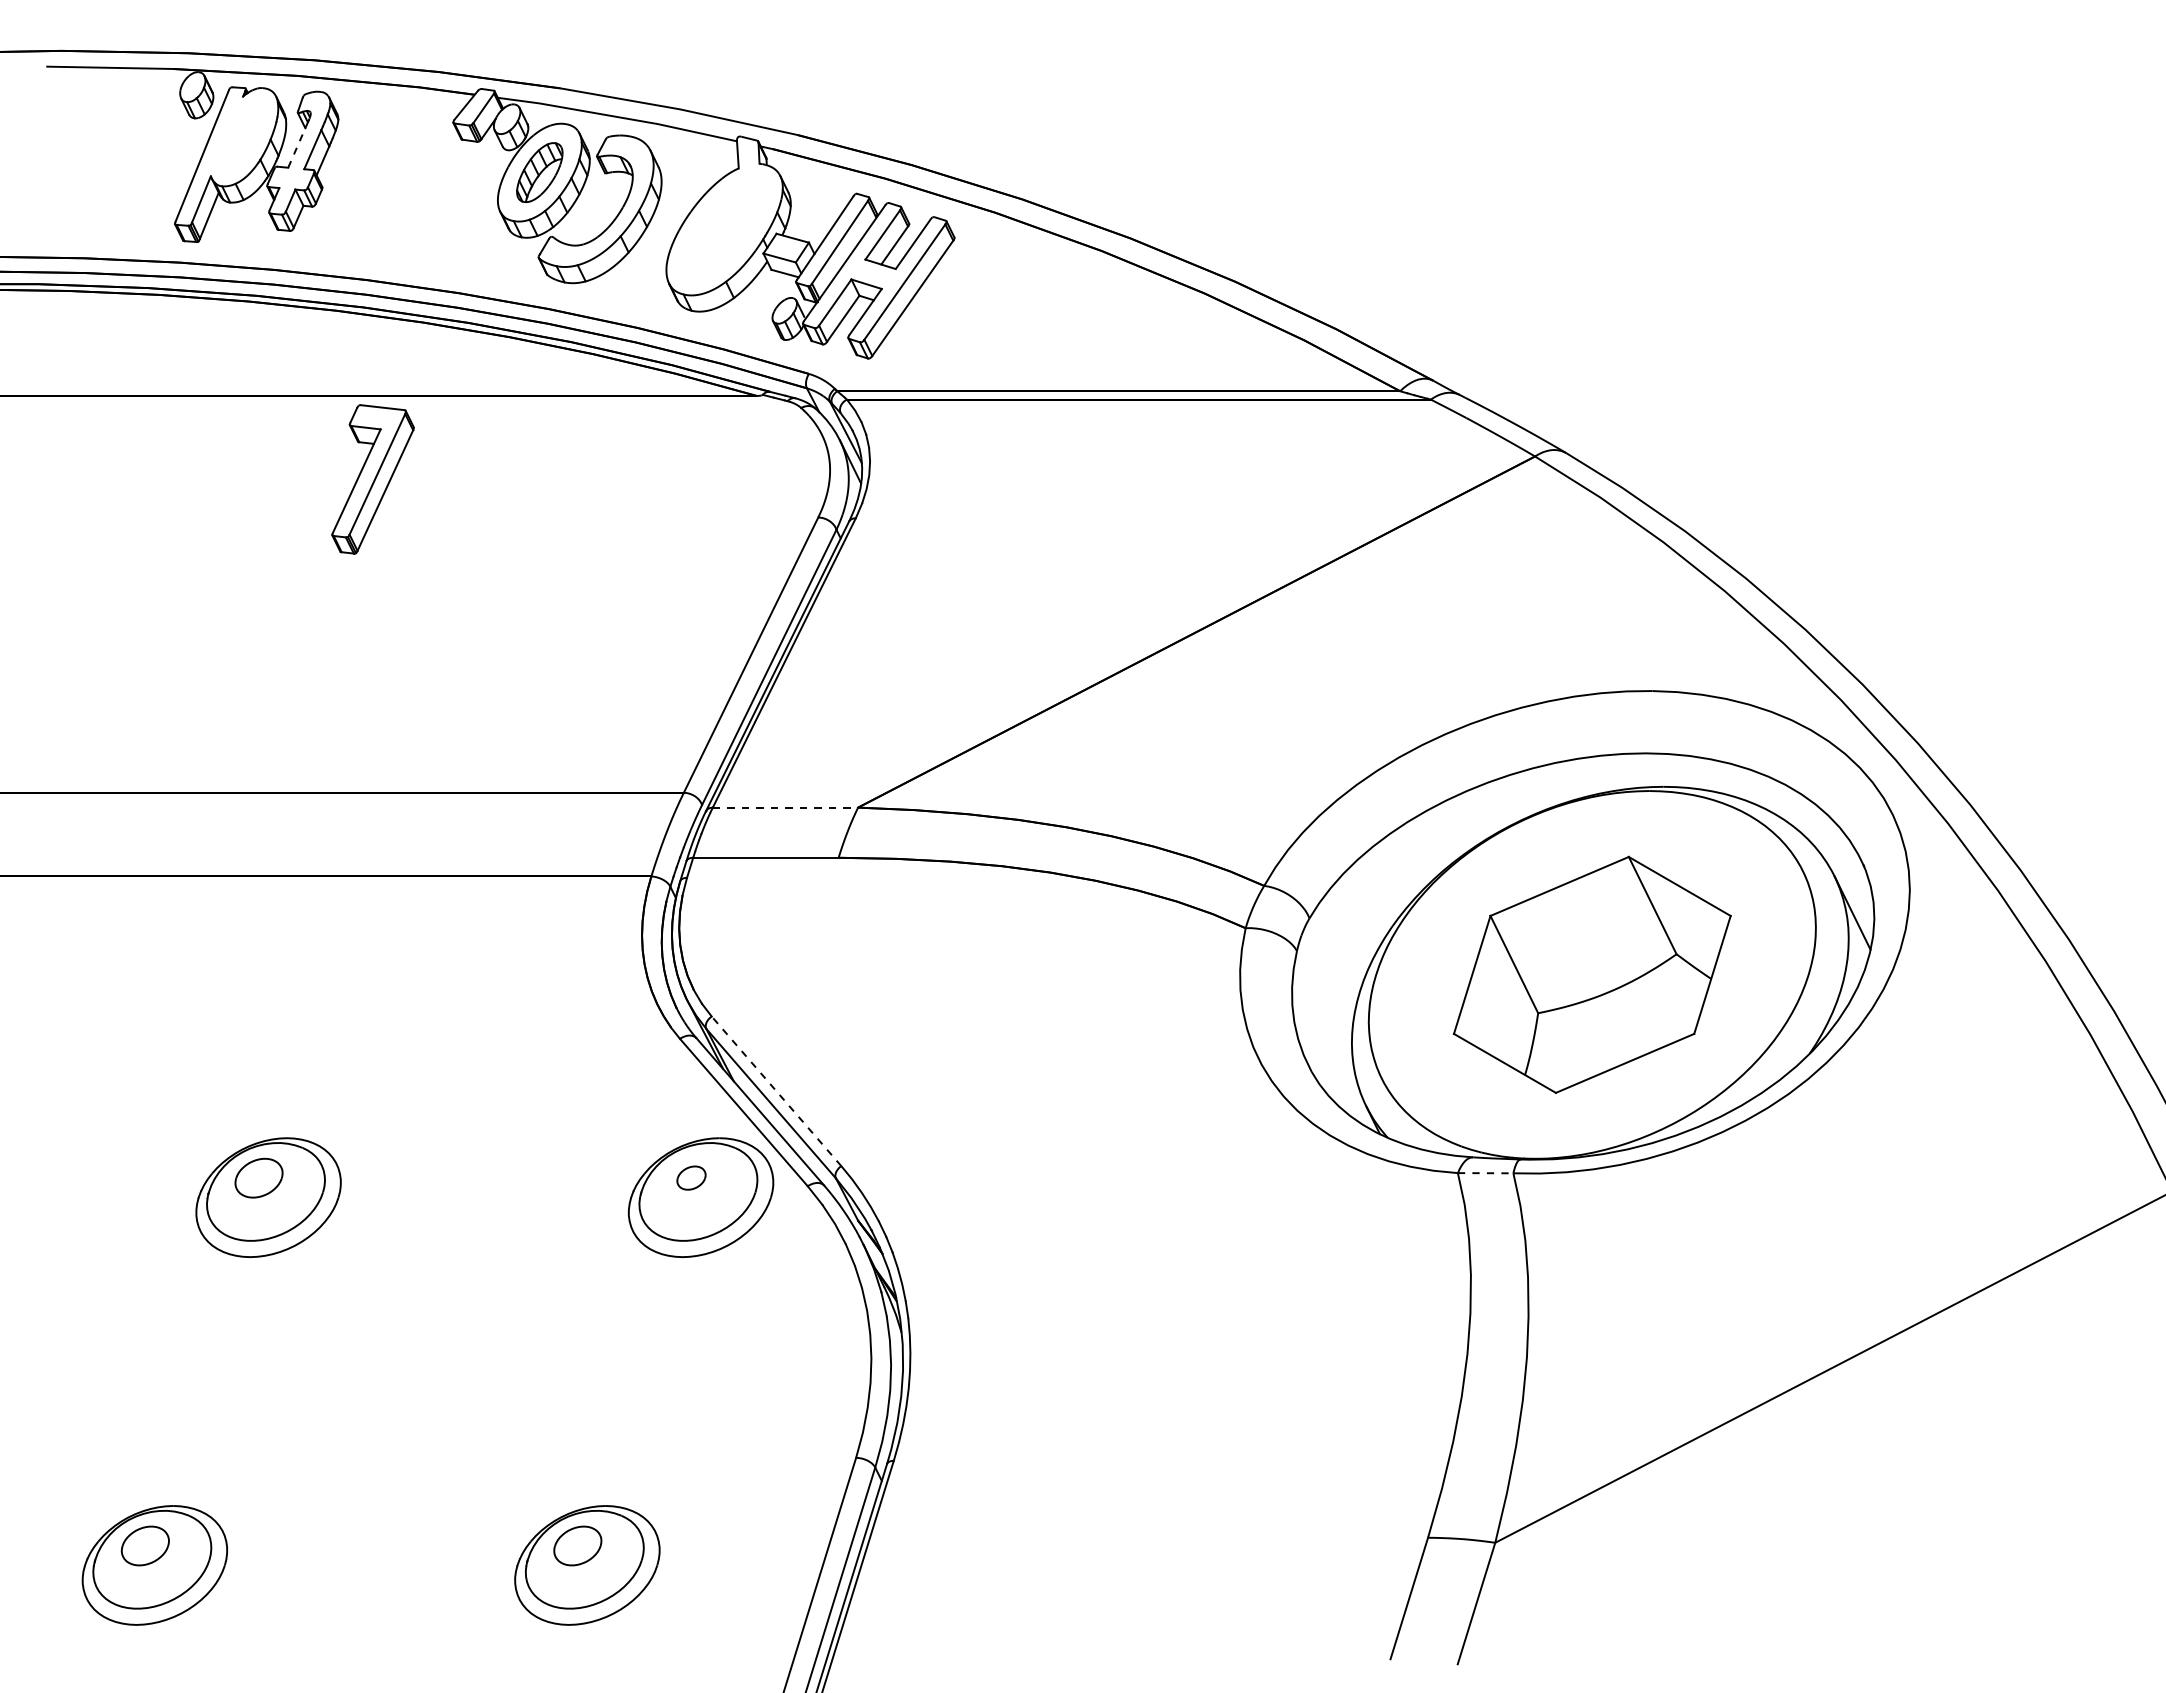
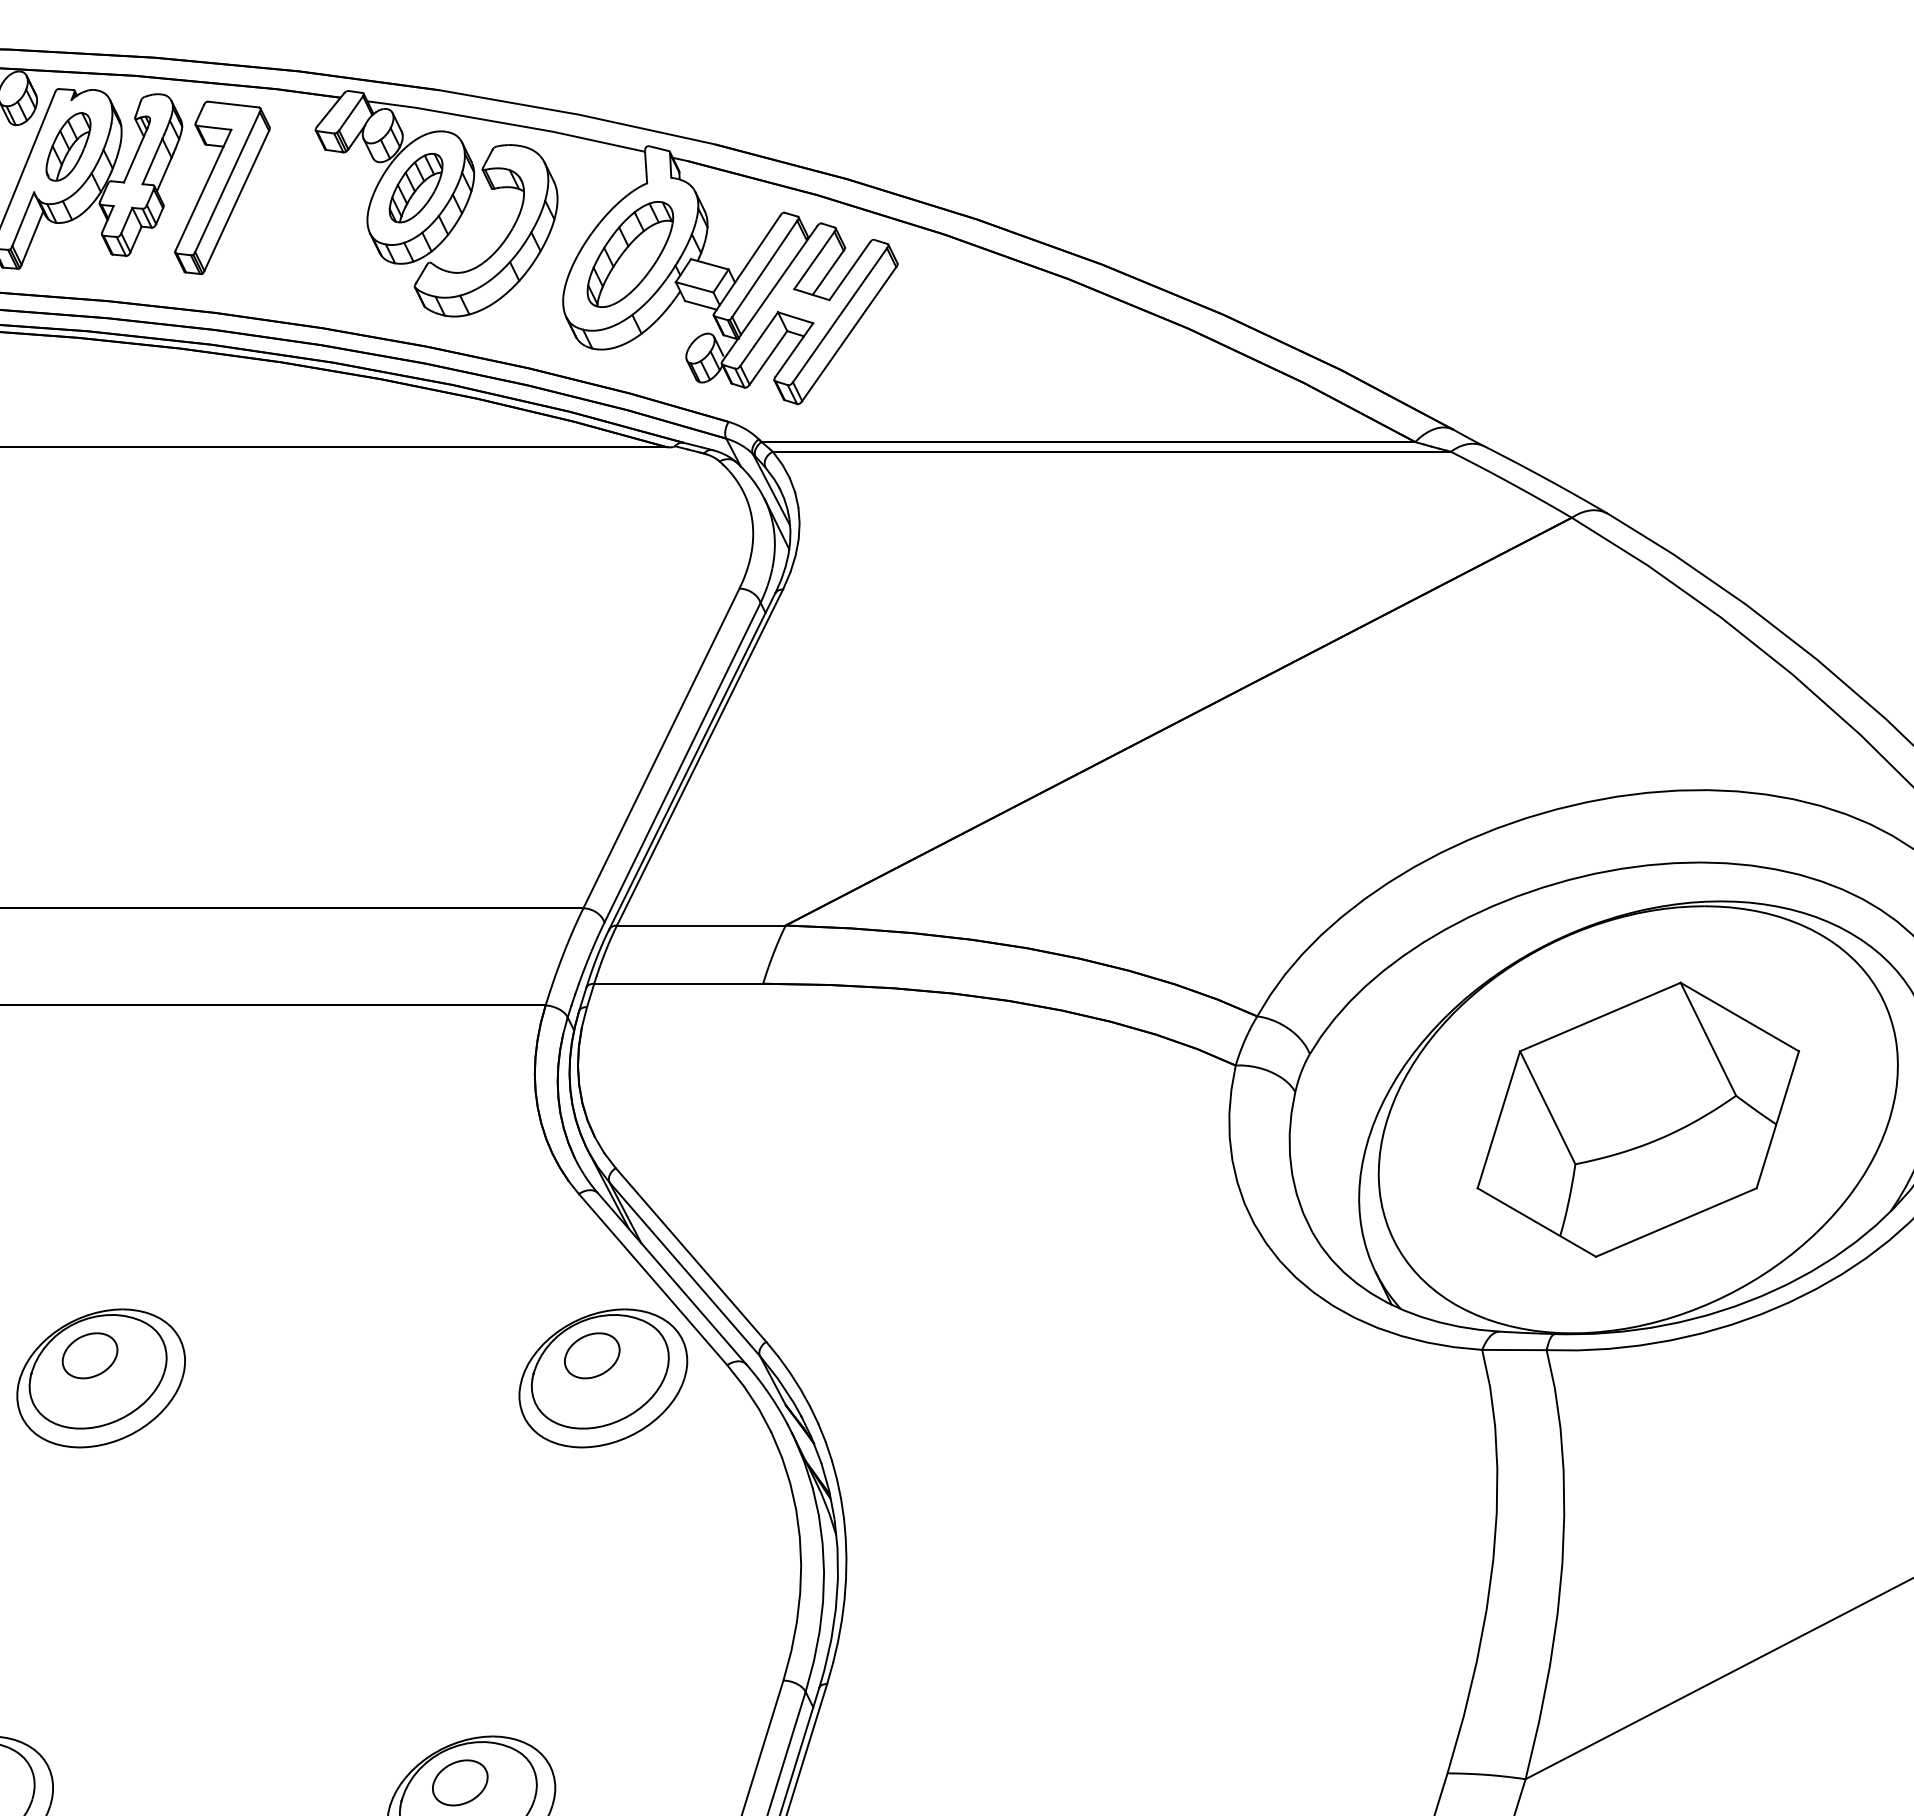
part: (240, 137) -> (68, 147), added
line: (298, 144) -> (135, 155), dashed -> solid
part: (724, 229) -> (630, 254), added
part: (372, 479) -> (221, 188), moved
line: (785, 807) -> (701, 925), dashed -> solid
line: (776, 1091) -> (690, 1255), dashed -> solid
line: (1485, 1173) -> (1514, 1350), dashed -> solid
part: (691, 1177) -> (592, 1355), size x1.67

